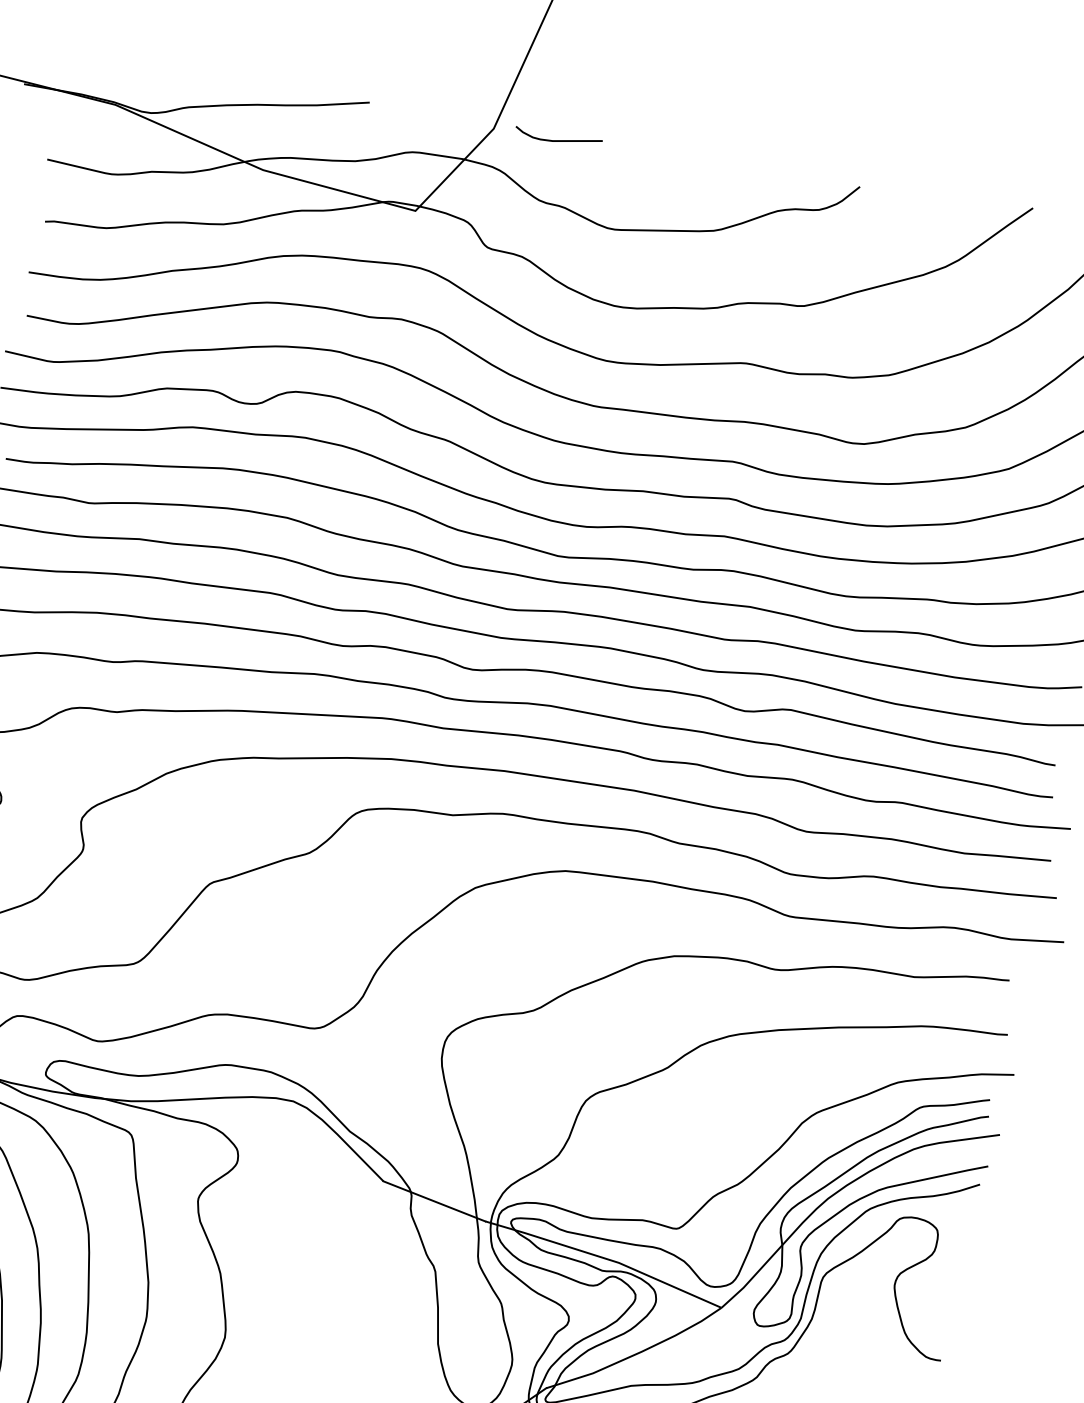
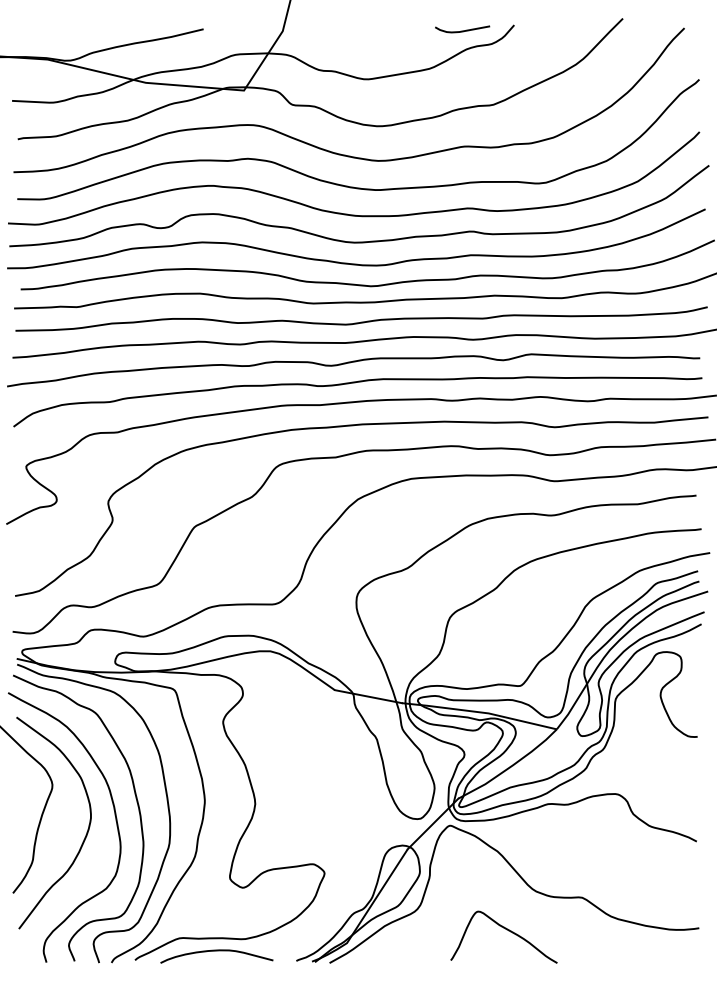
curve: (558, 139) -> (462, 30), moved

